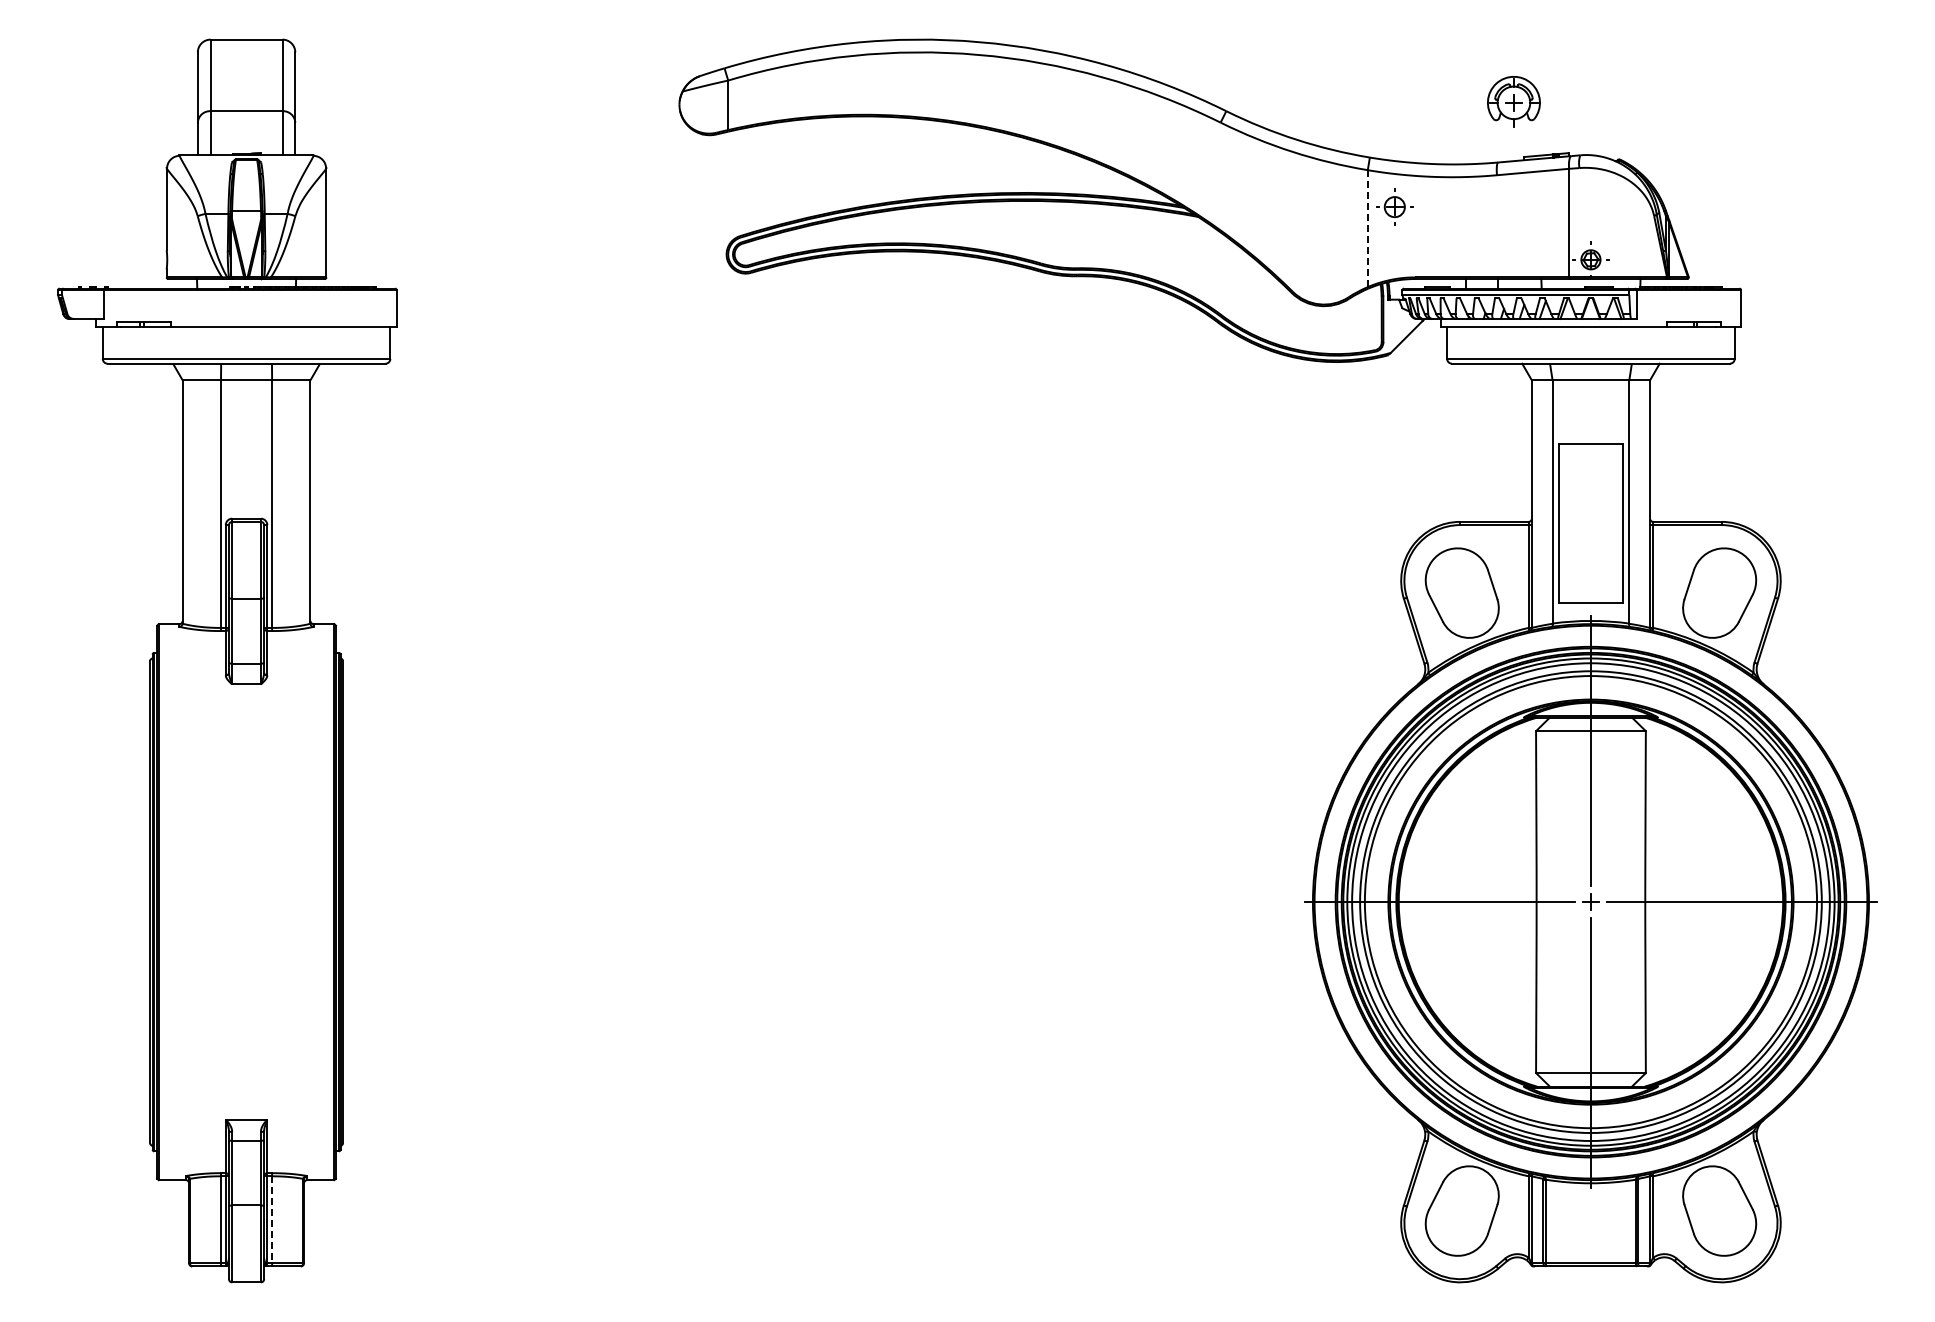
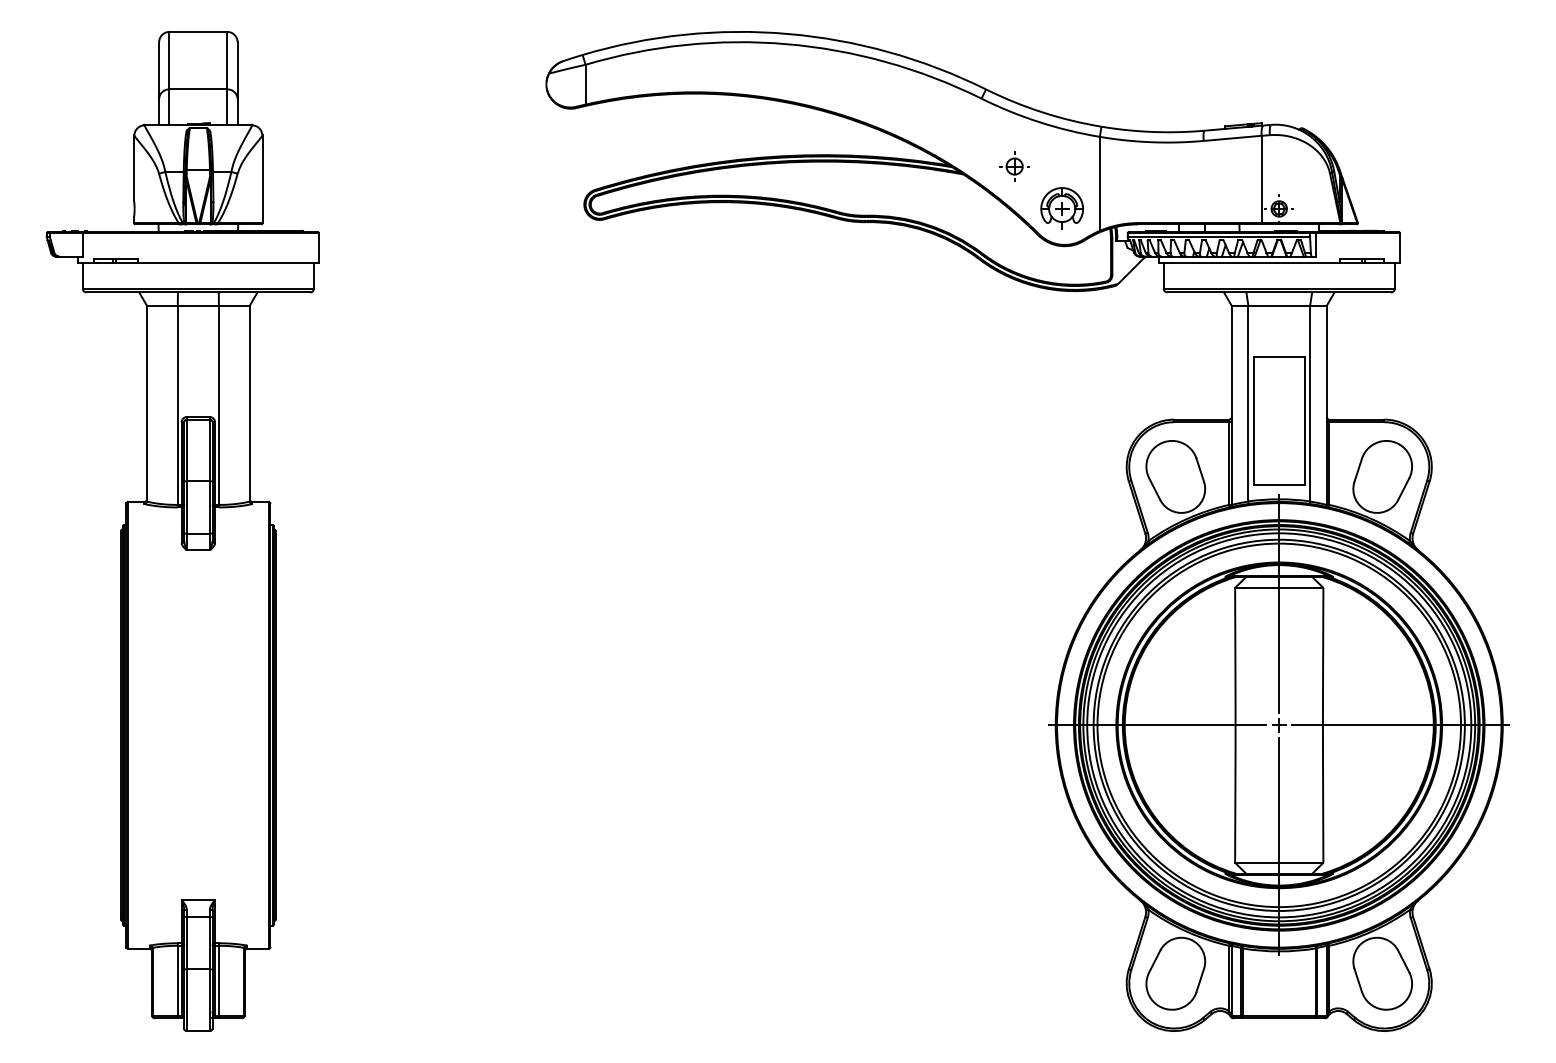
part: (1513, 101) -> (1061, 207), moved
part: (1394, 206) -> (1014, 166), moved
line: (1367, 229) -> (1099, 184), dashed -> solid
line: (272, 1220) -> (219, 981), dashed -> solid

